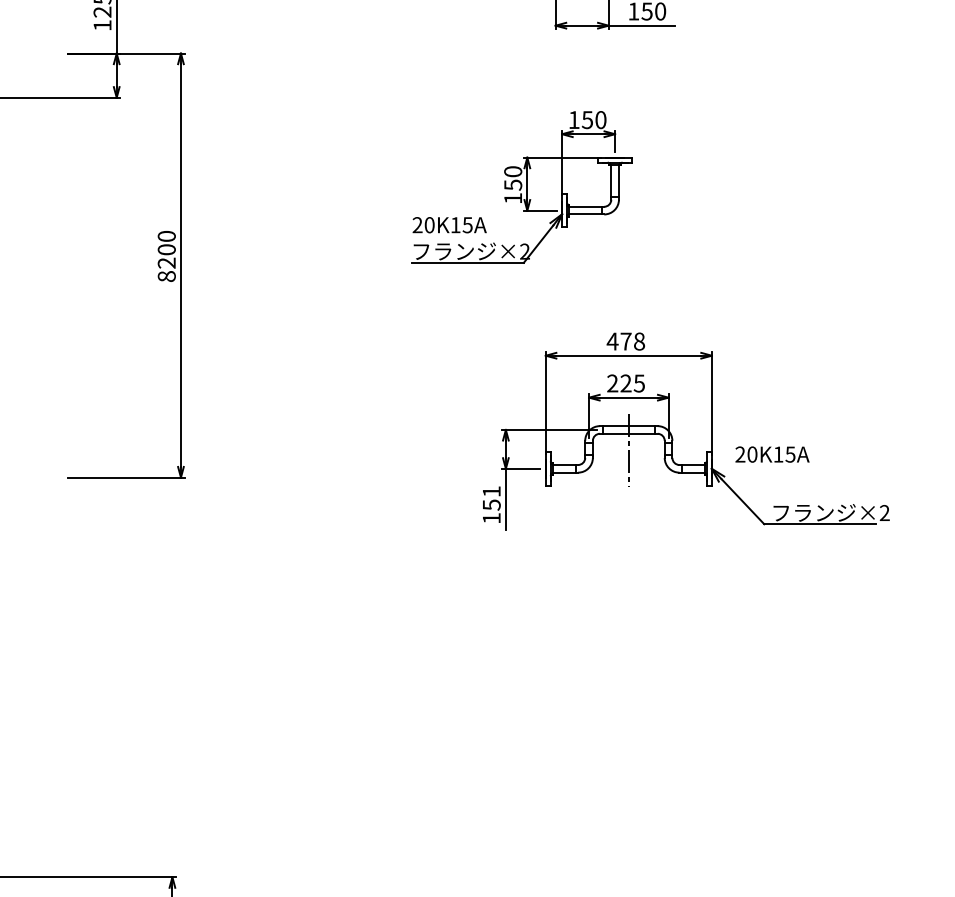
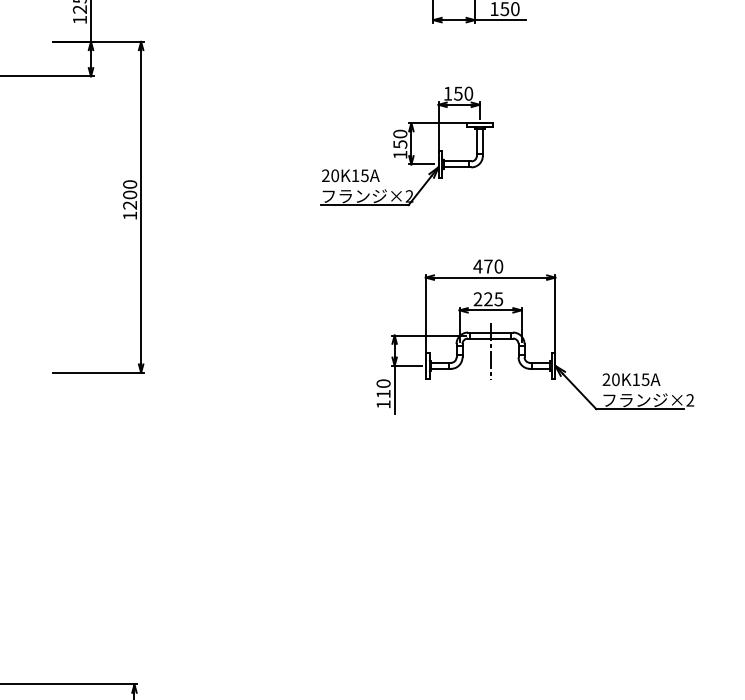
text: (166, 276) -> (129, 215), 8200 -> 1200
text: (639, 341) -> (498, 266), 478 -> 470
text: (772, 454) -> (631, 379), moved
text: (491, 498) -> (383, 389), 151 -> 110

